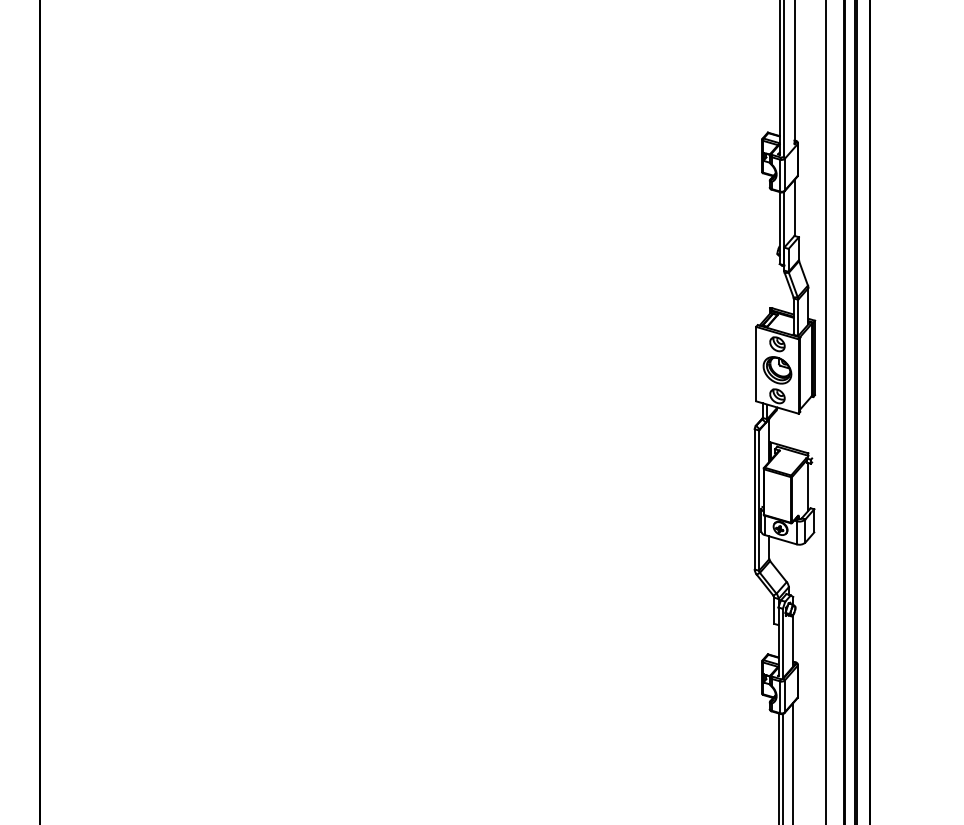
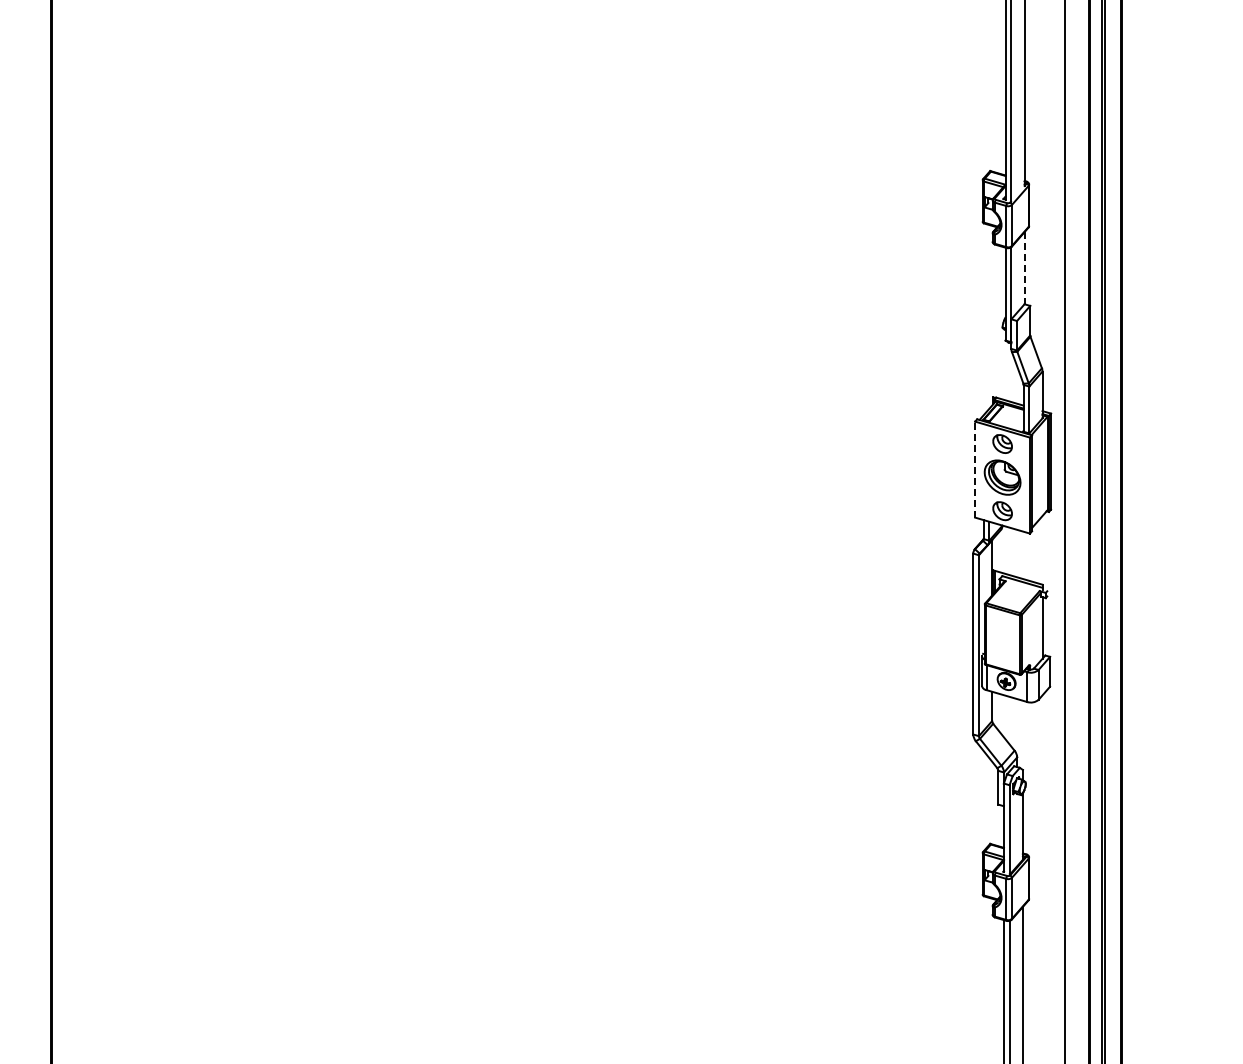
line: (794, 208) -> (1024, 268), solid -> dashed
line: (756, 364) -> (975, 469), solid -> dashed

